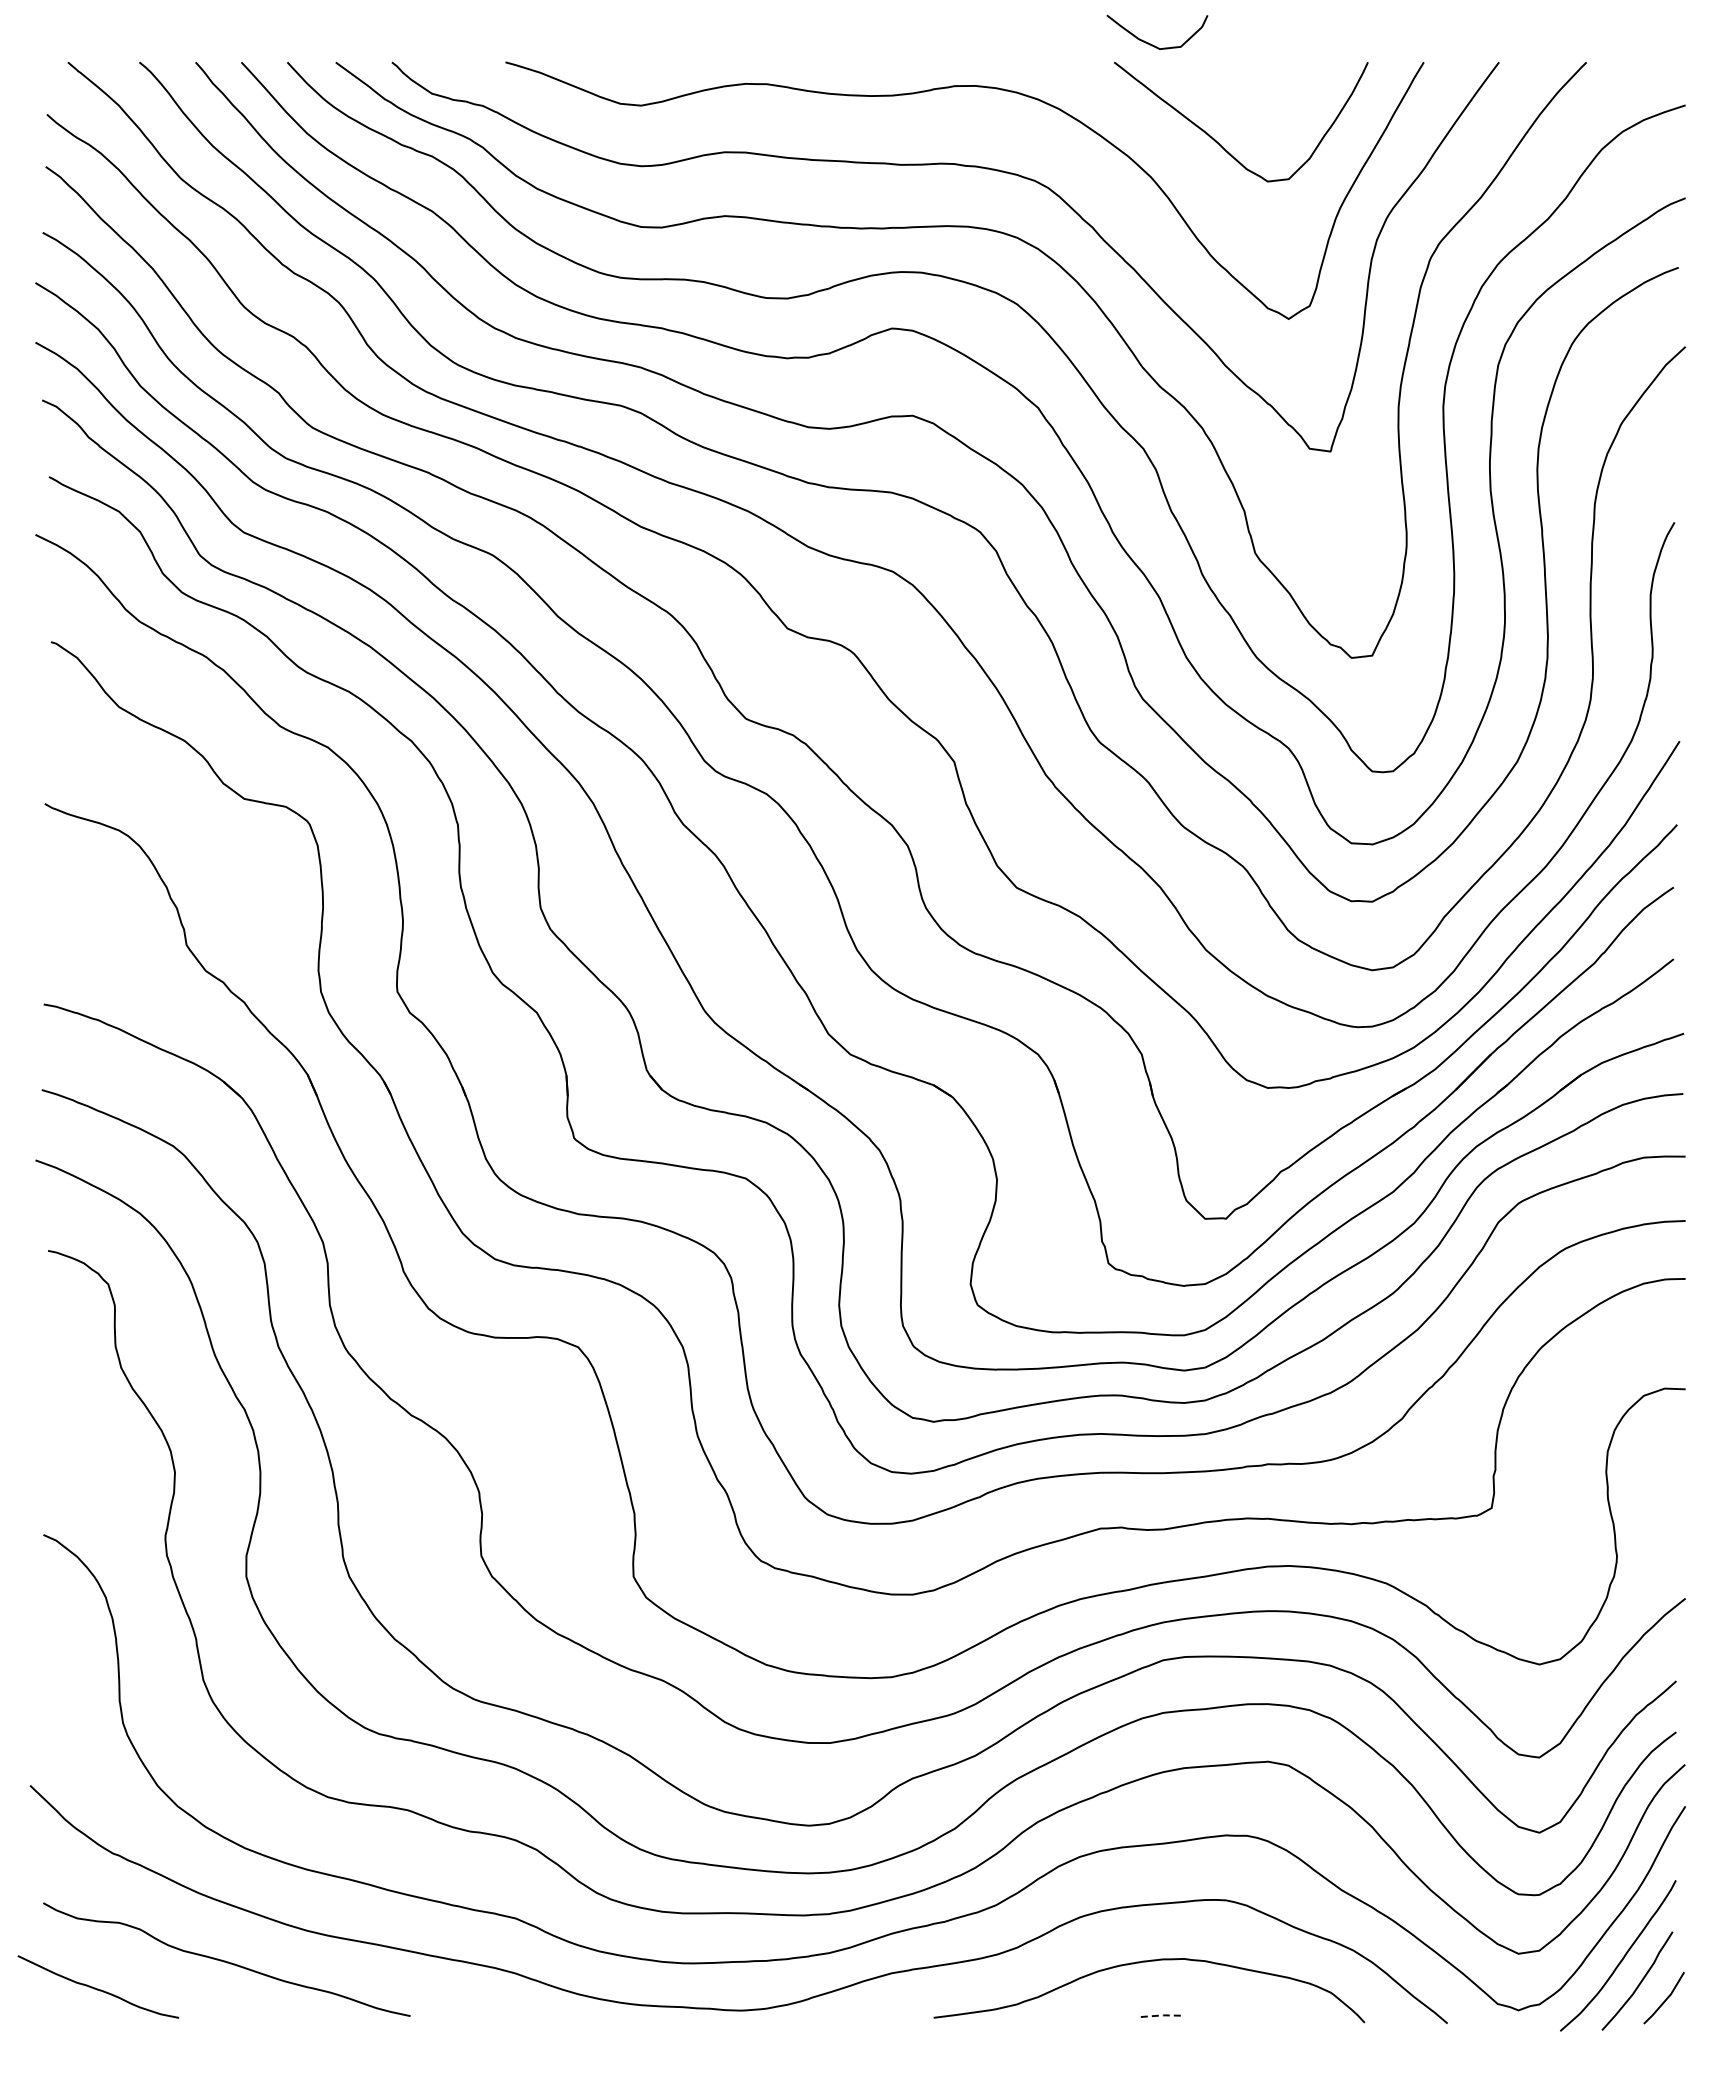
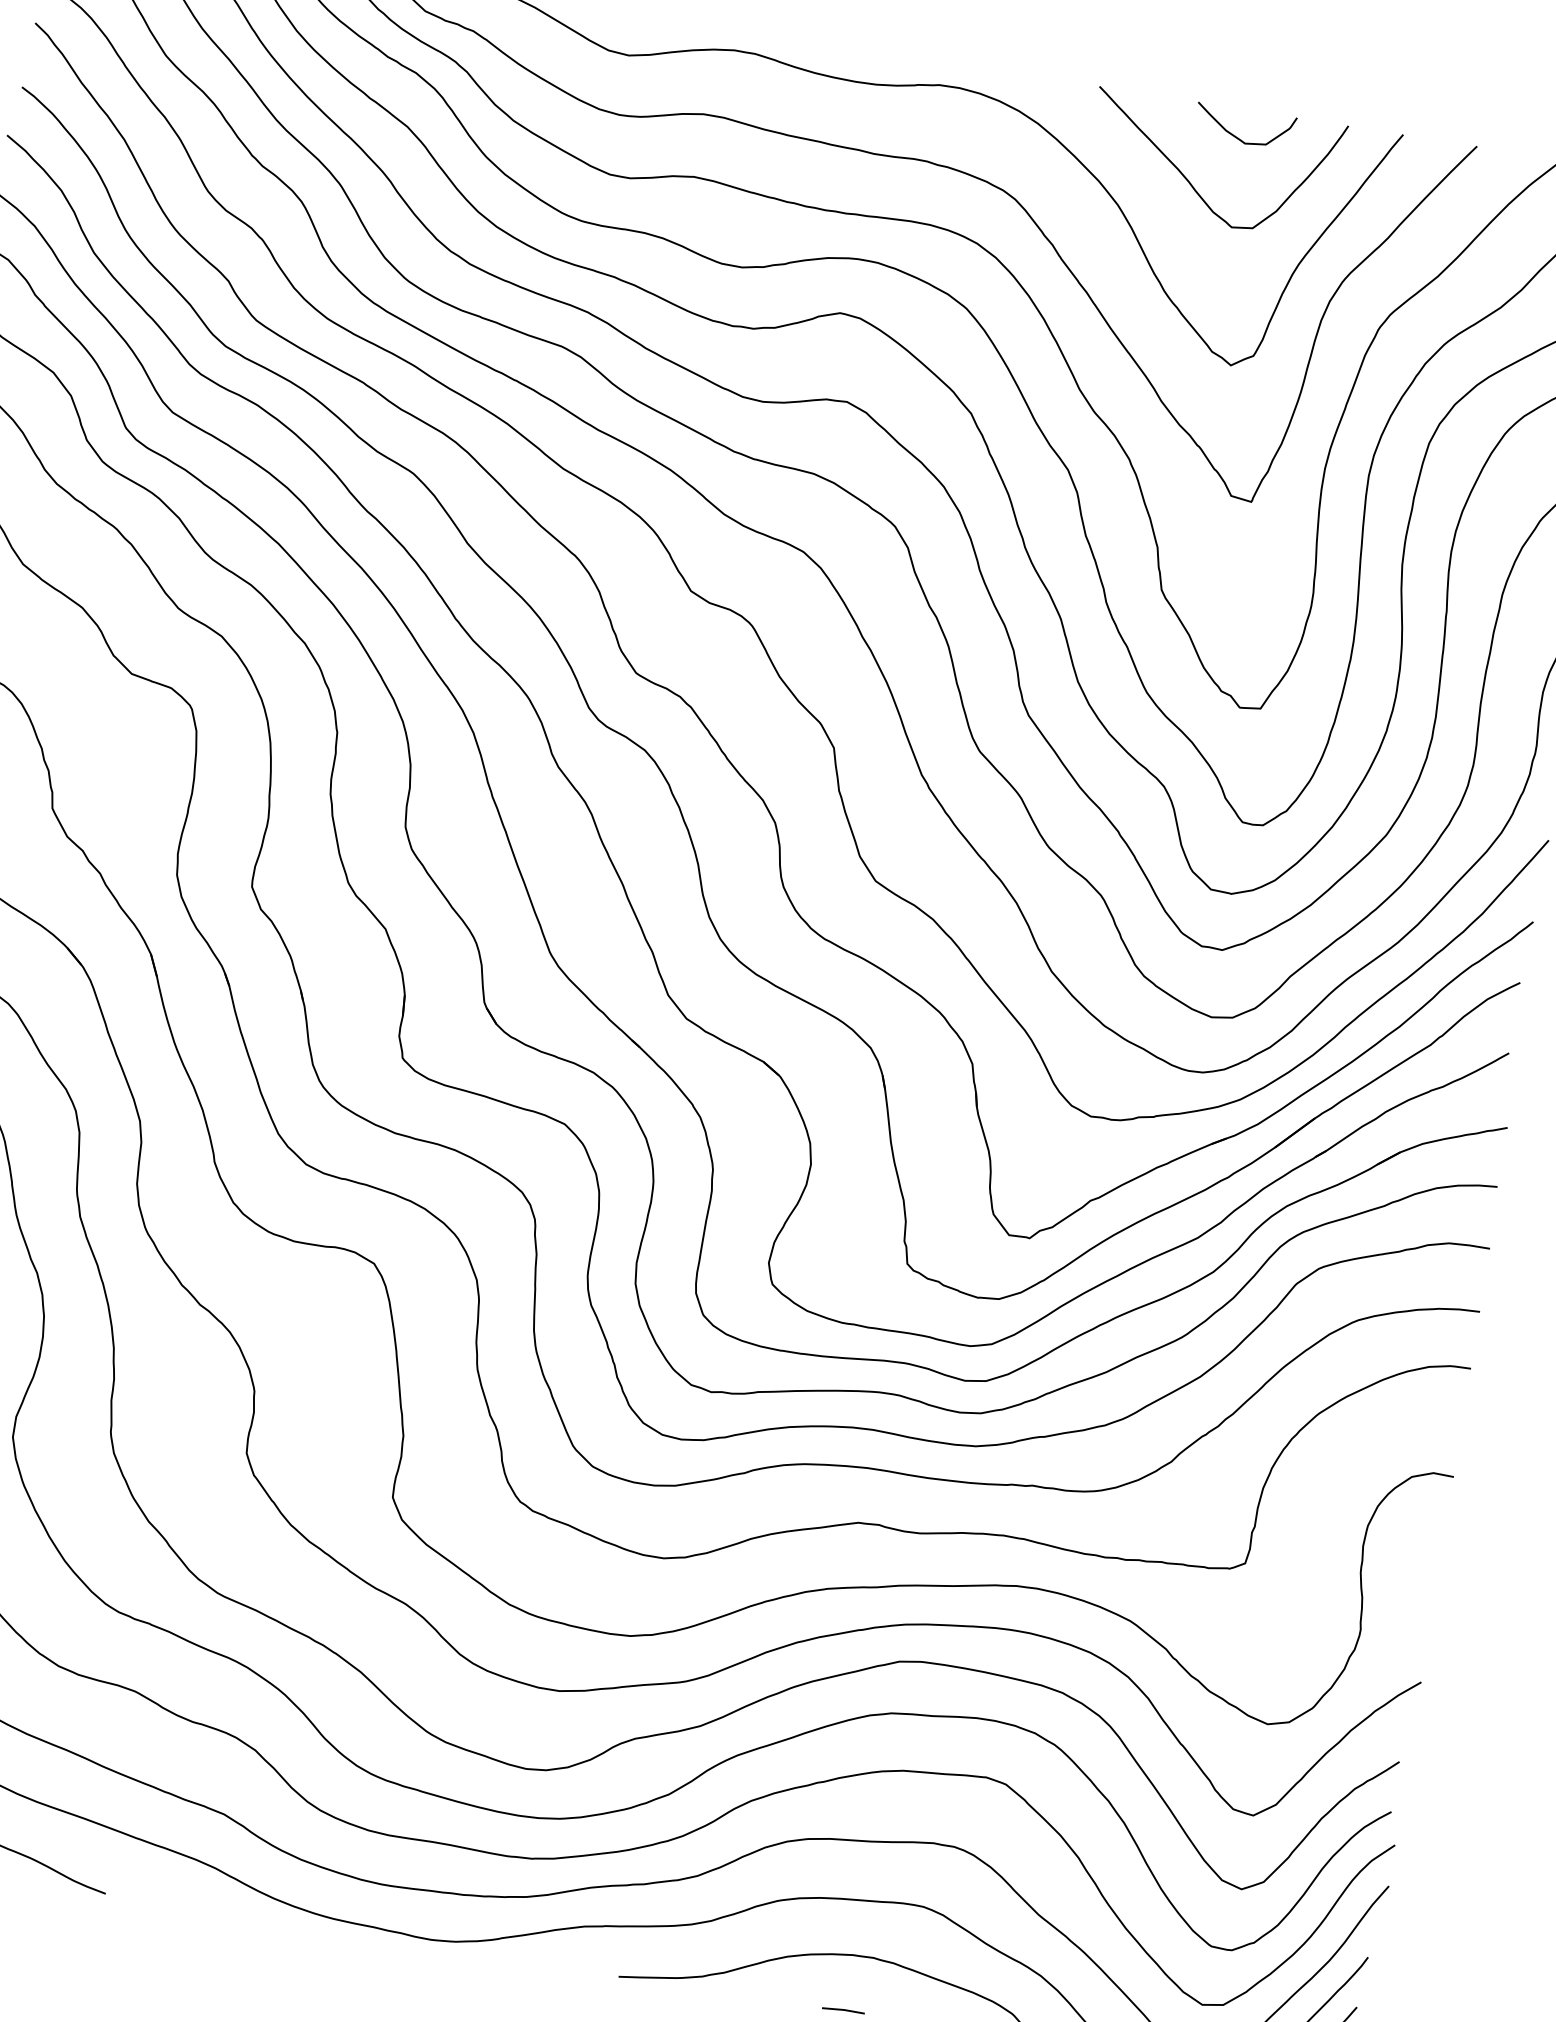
curve: (1150, 43) -> (1236, 136), moved
line: (1163, 2015) -> (844, 2010), dashed -> solid

